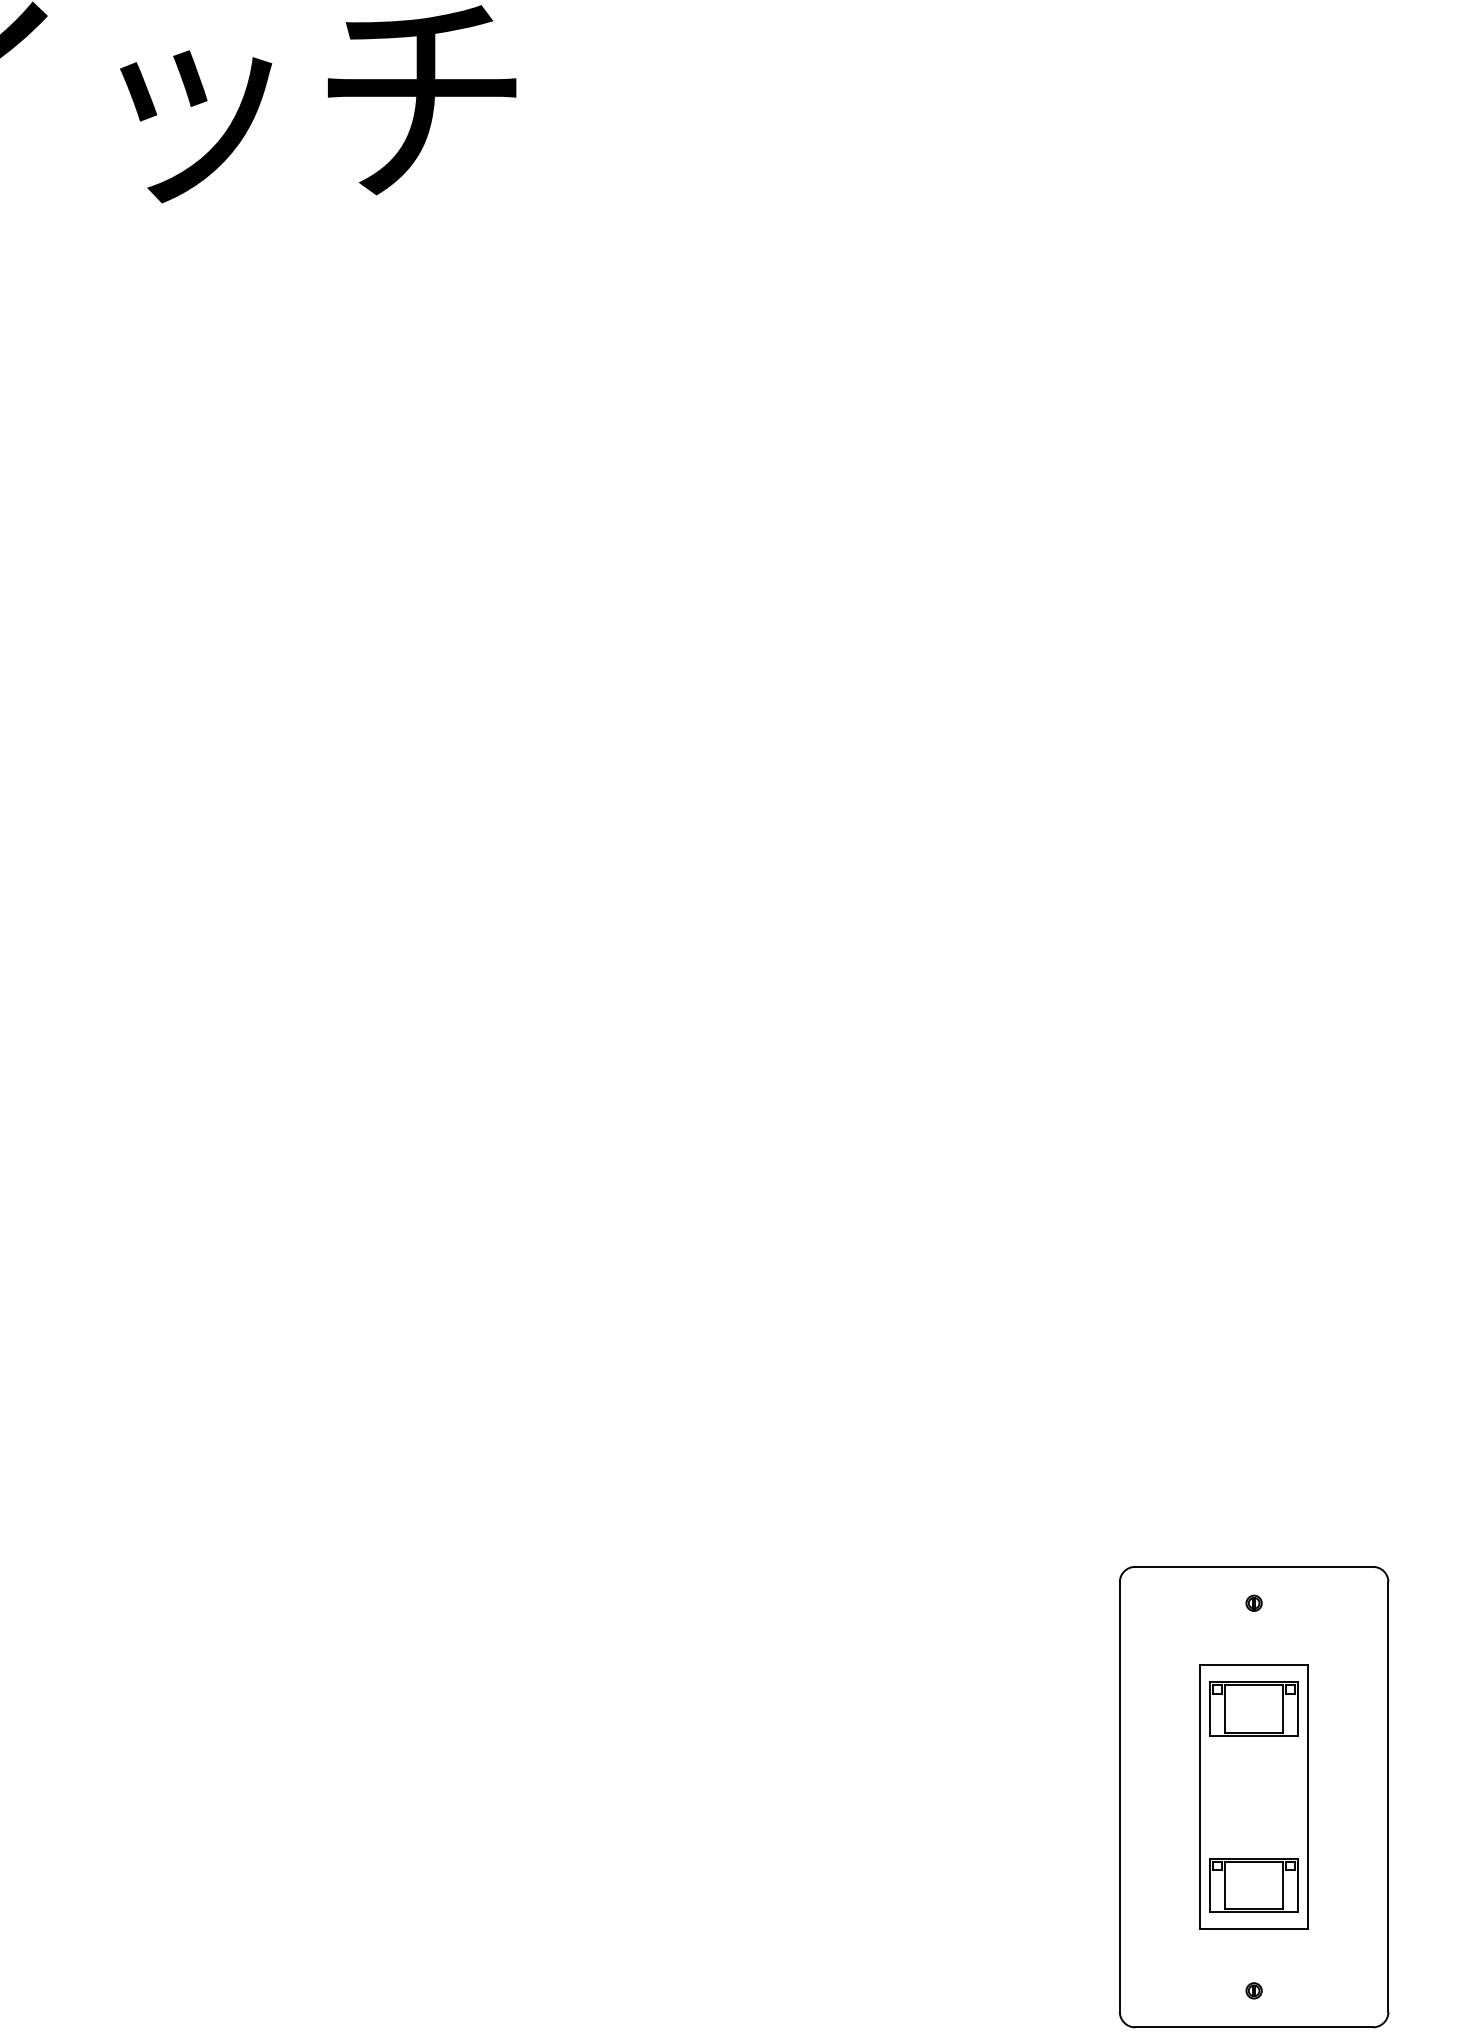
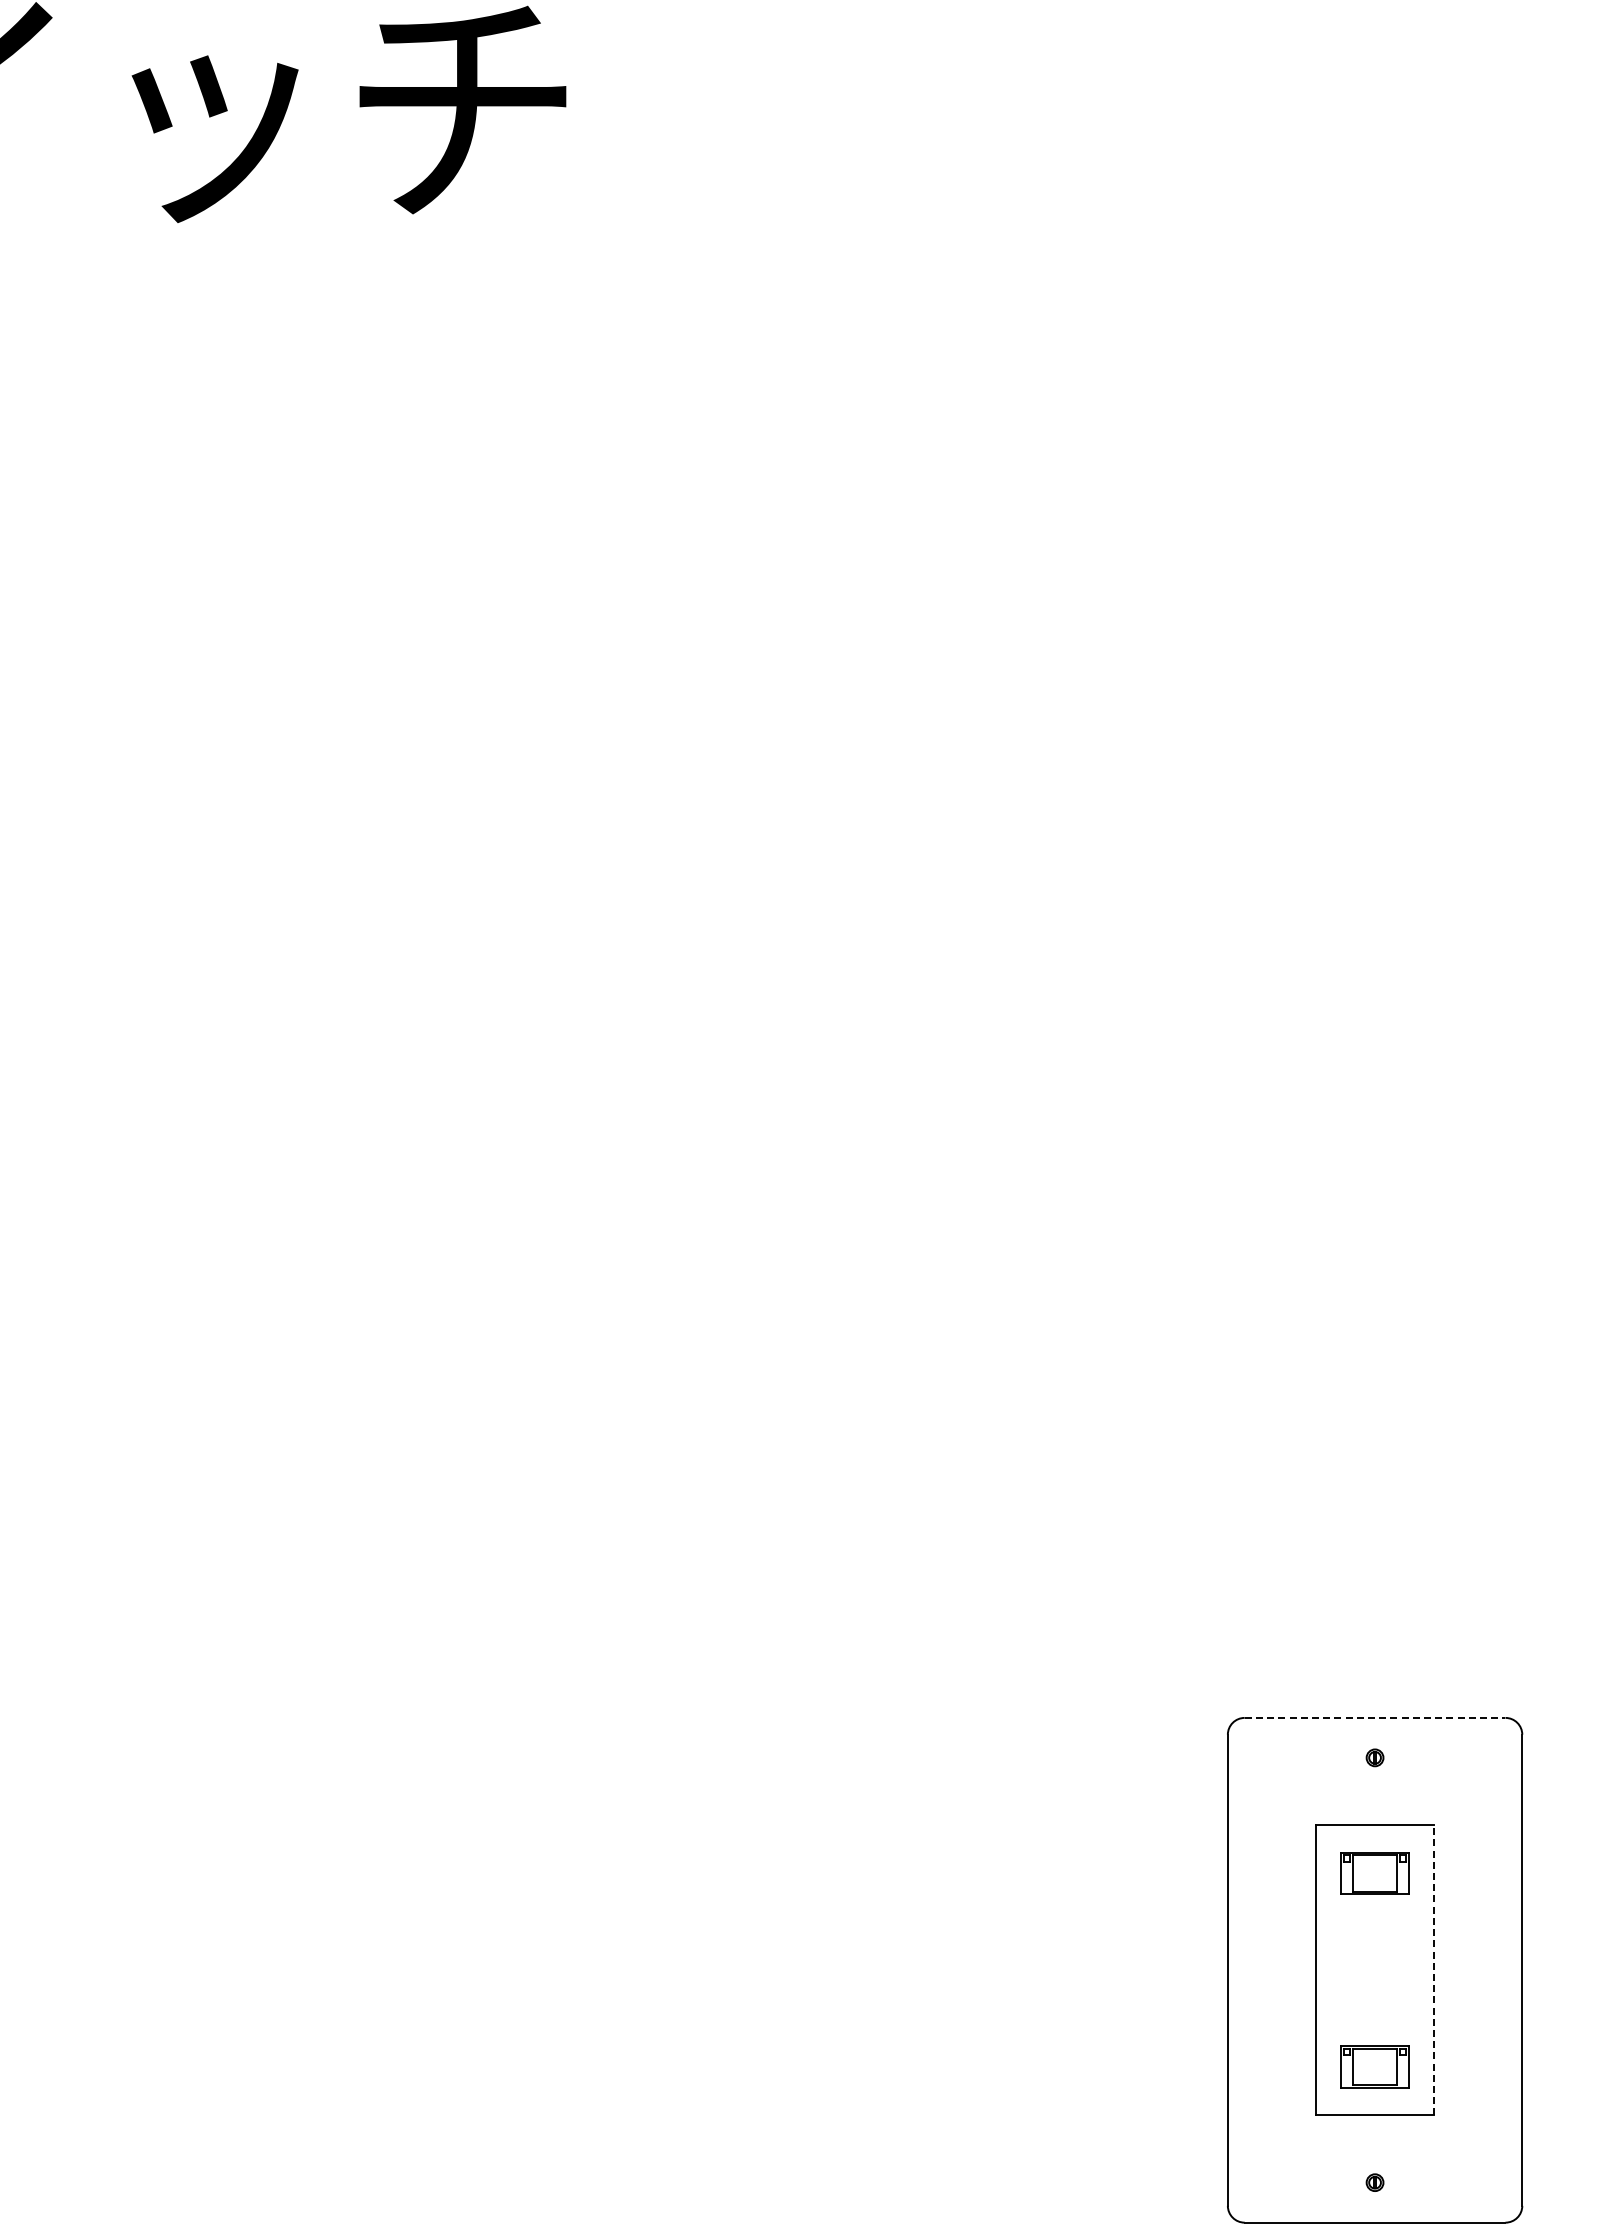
line: (1254, 1566) -> (1375, 1717), solid -> dashed
part: (1253, 1708) -> (1374, 1873), size x0.7
line: (1307, 1796) -> (1433, 1969), solid -> dashed
part: (1253, 1884) -> (1374, 2066), size x0.7

